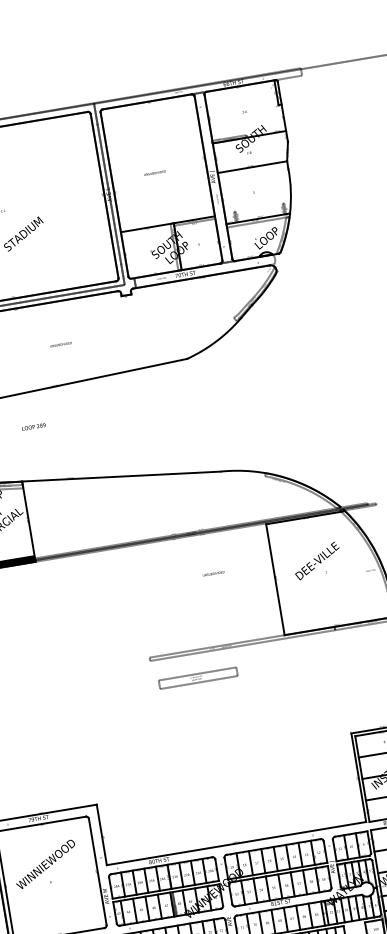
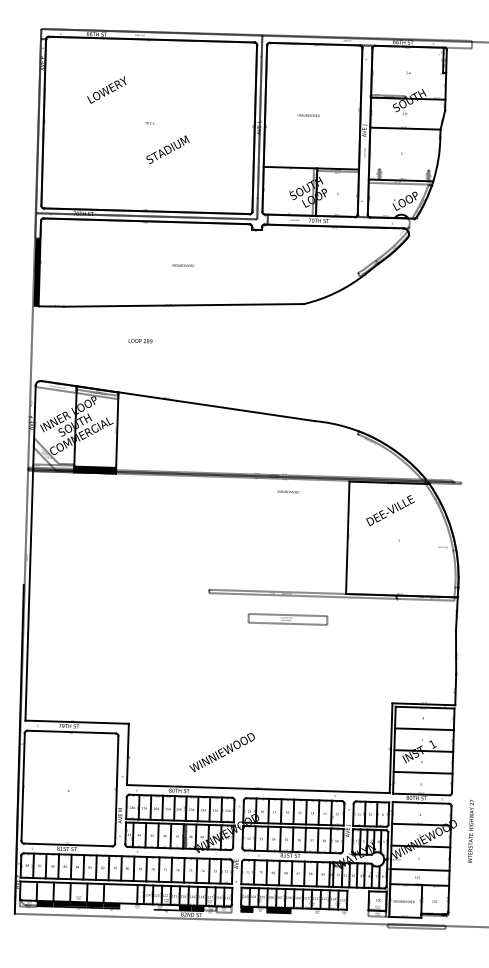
text: (317, 560) -> (390, 510), moved
text: (213, 573) -> (288, 491), moved
part: (197, 678) -> (287, 619), moved
text: (45, 864) -> (221, 752), moved

